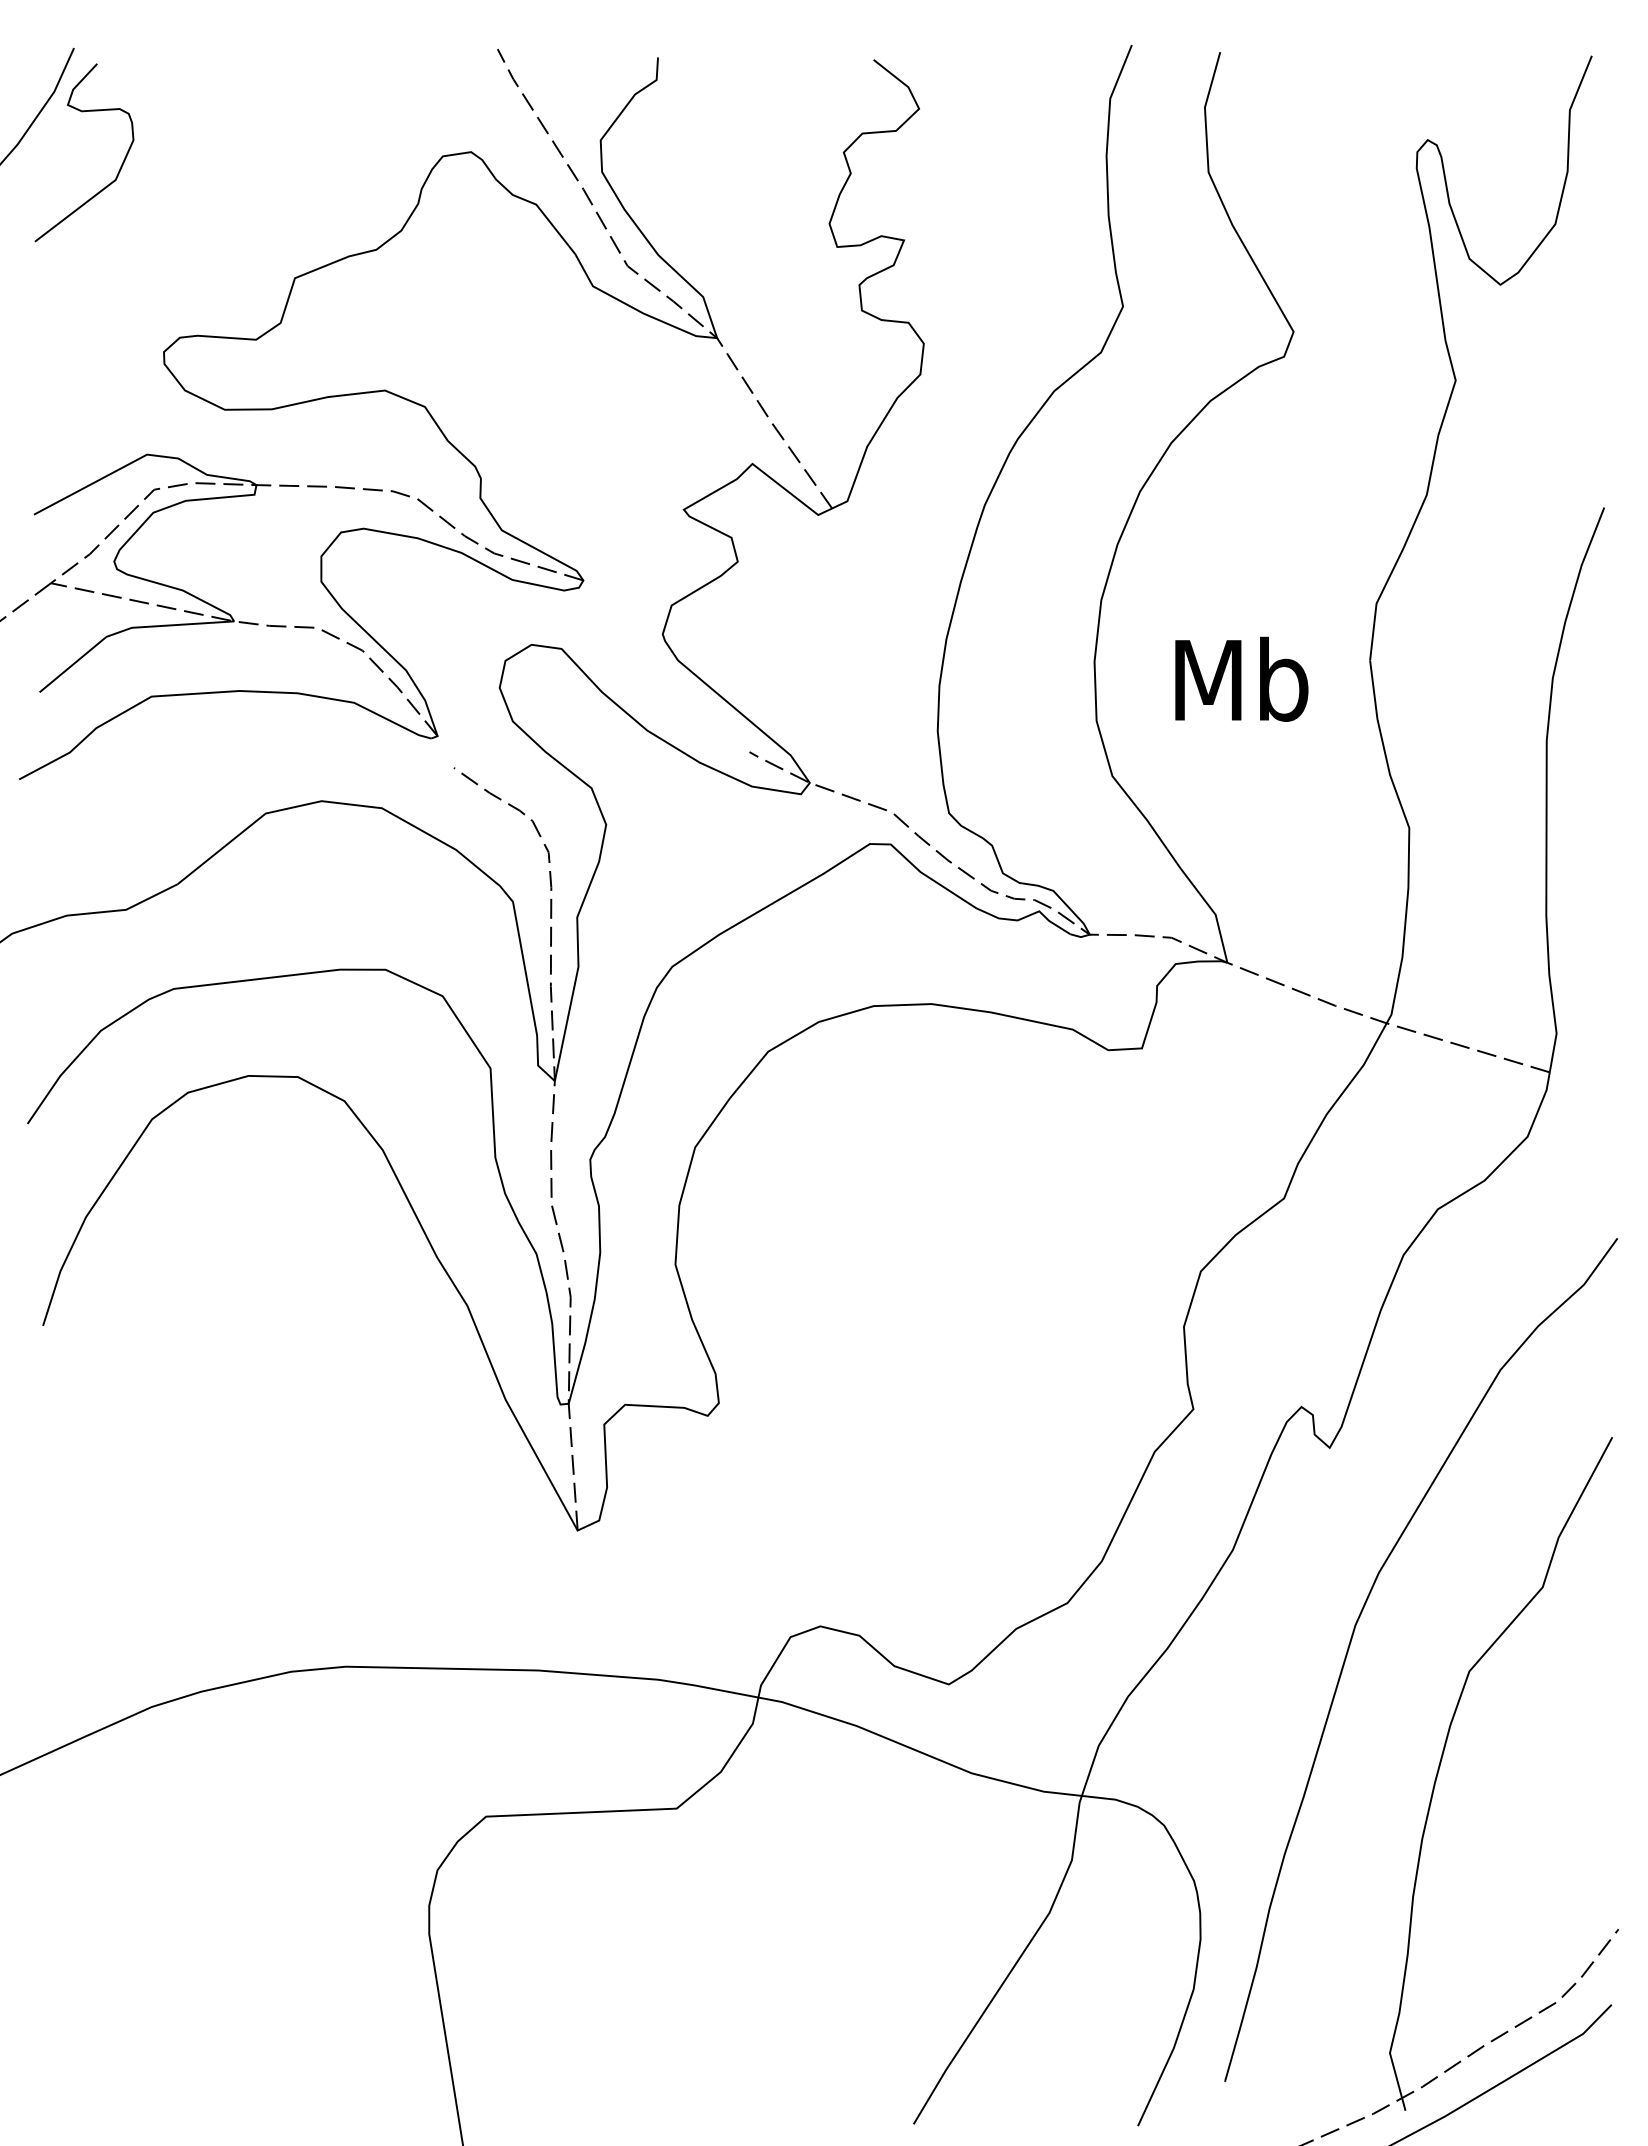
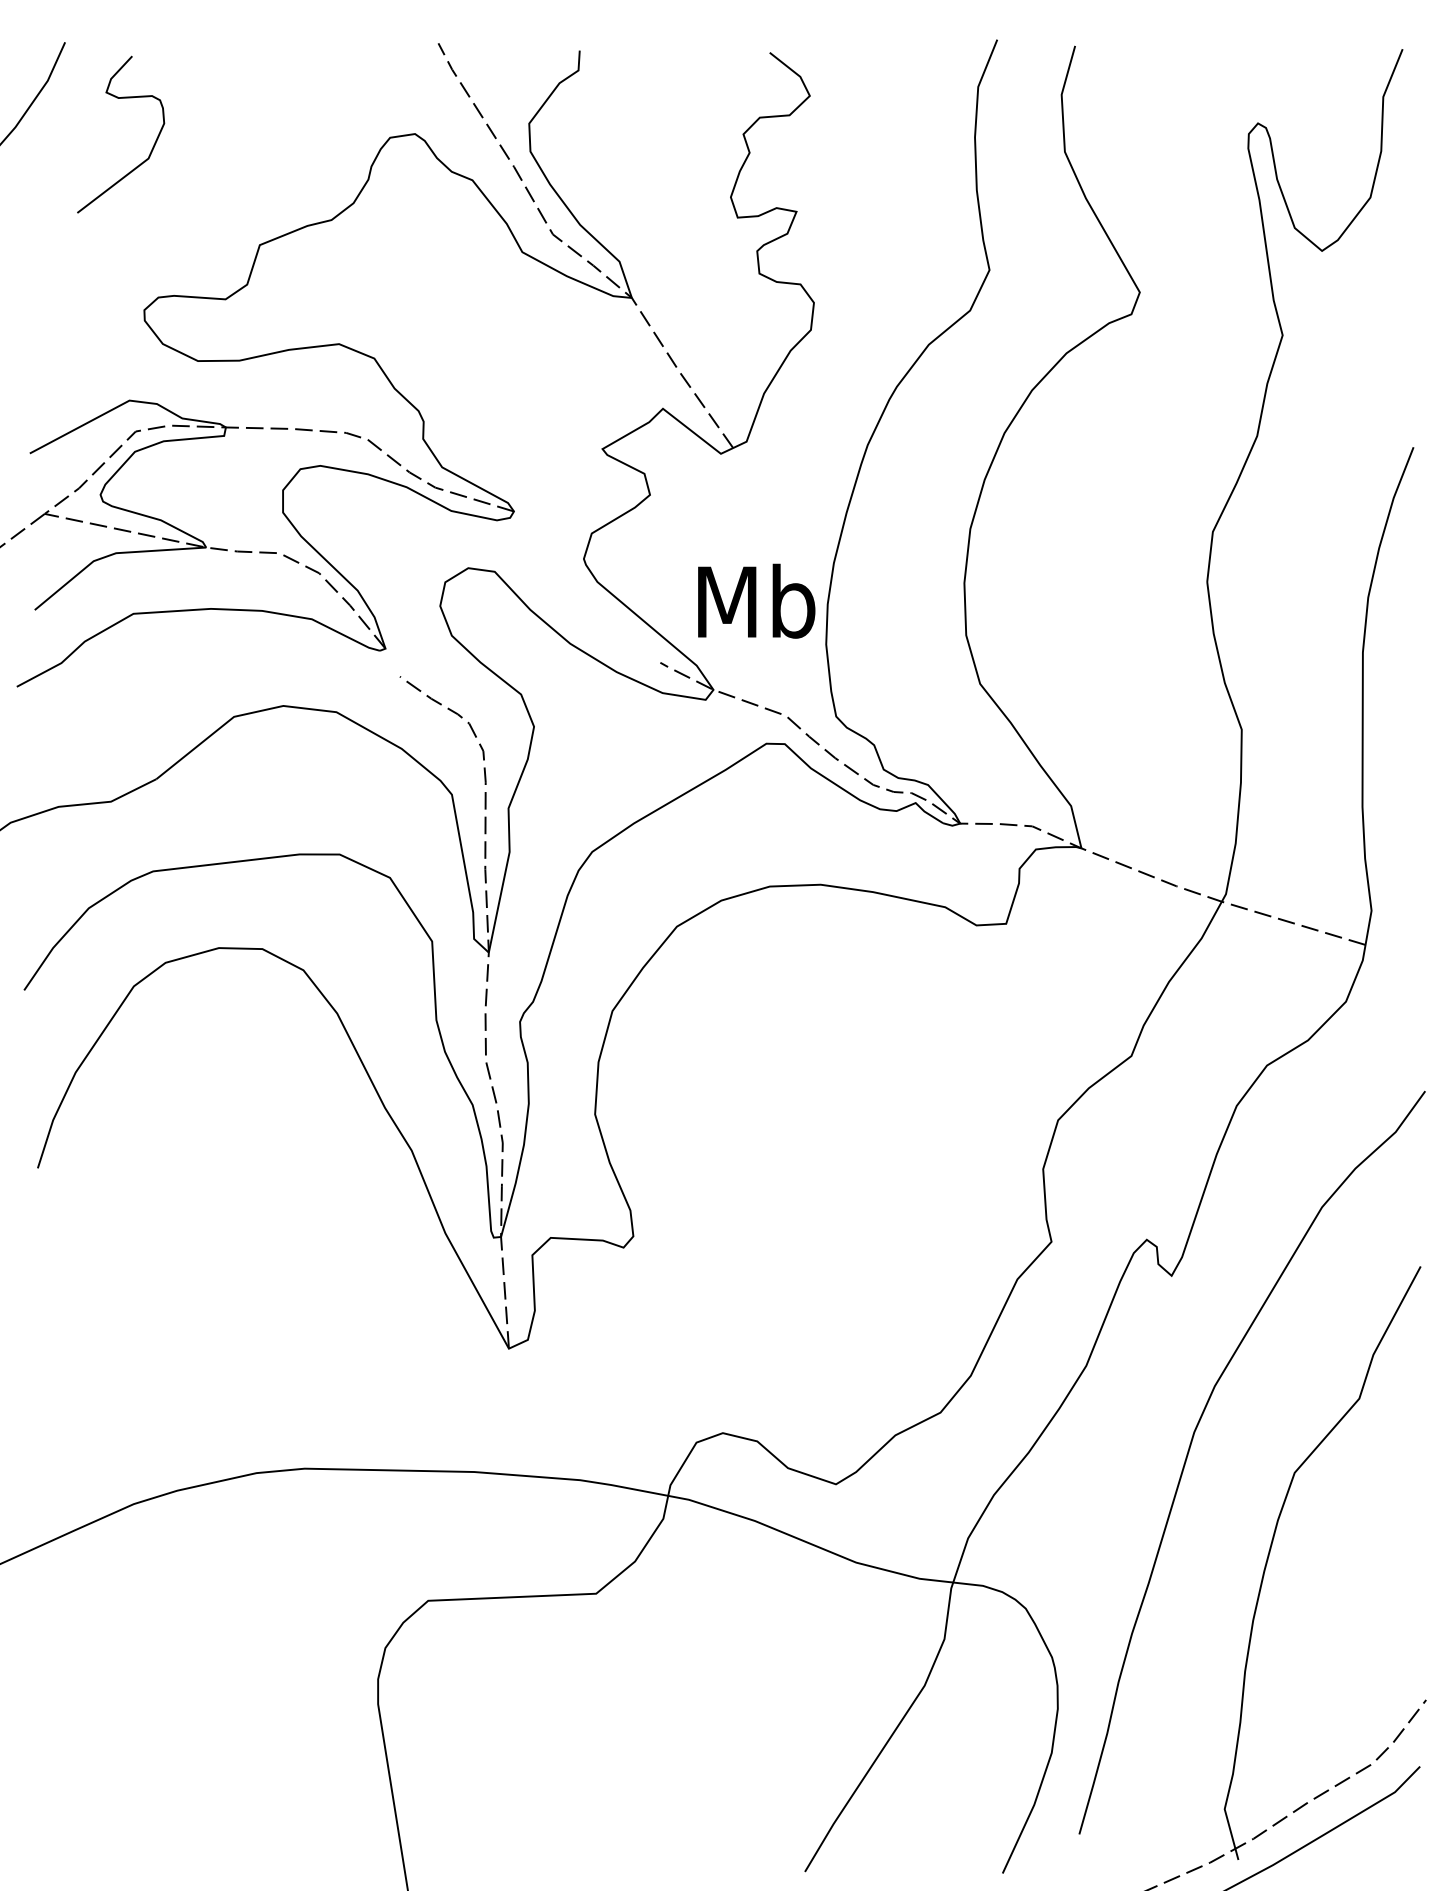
curve: (119, 168) -> (151, 148), moved
text: (1241, 678) -> (756, 600), moved

